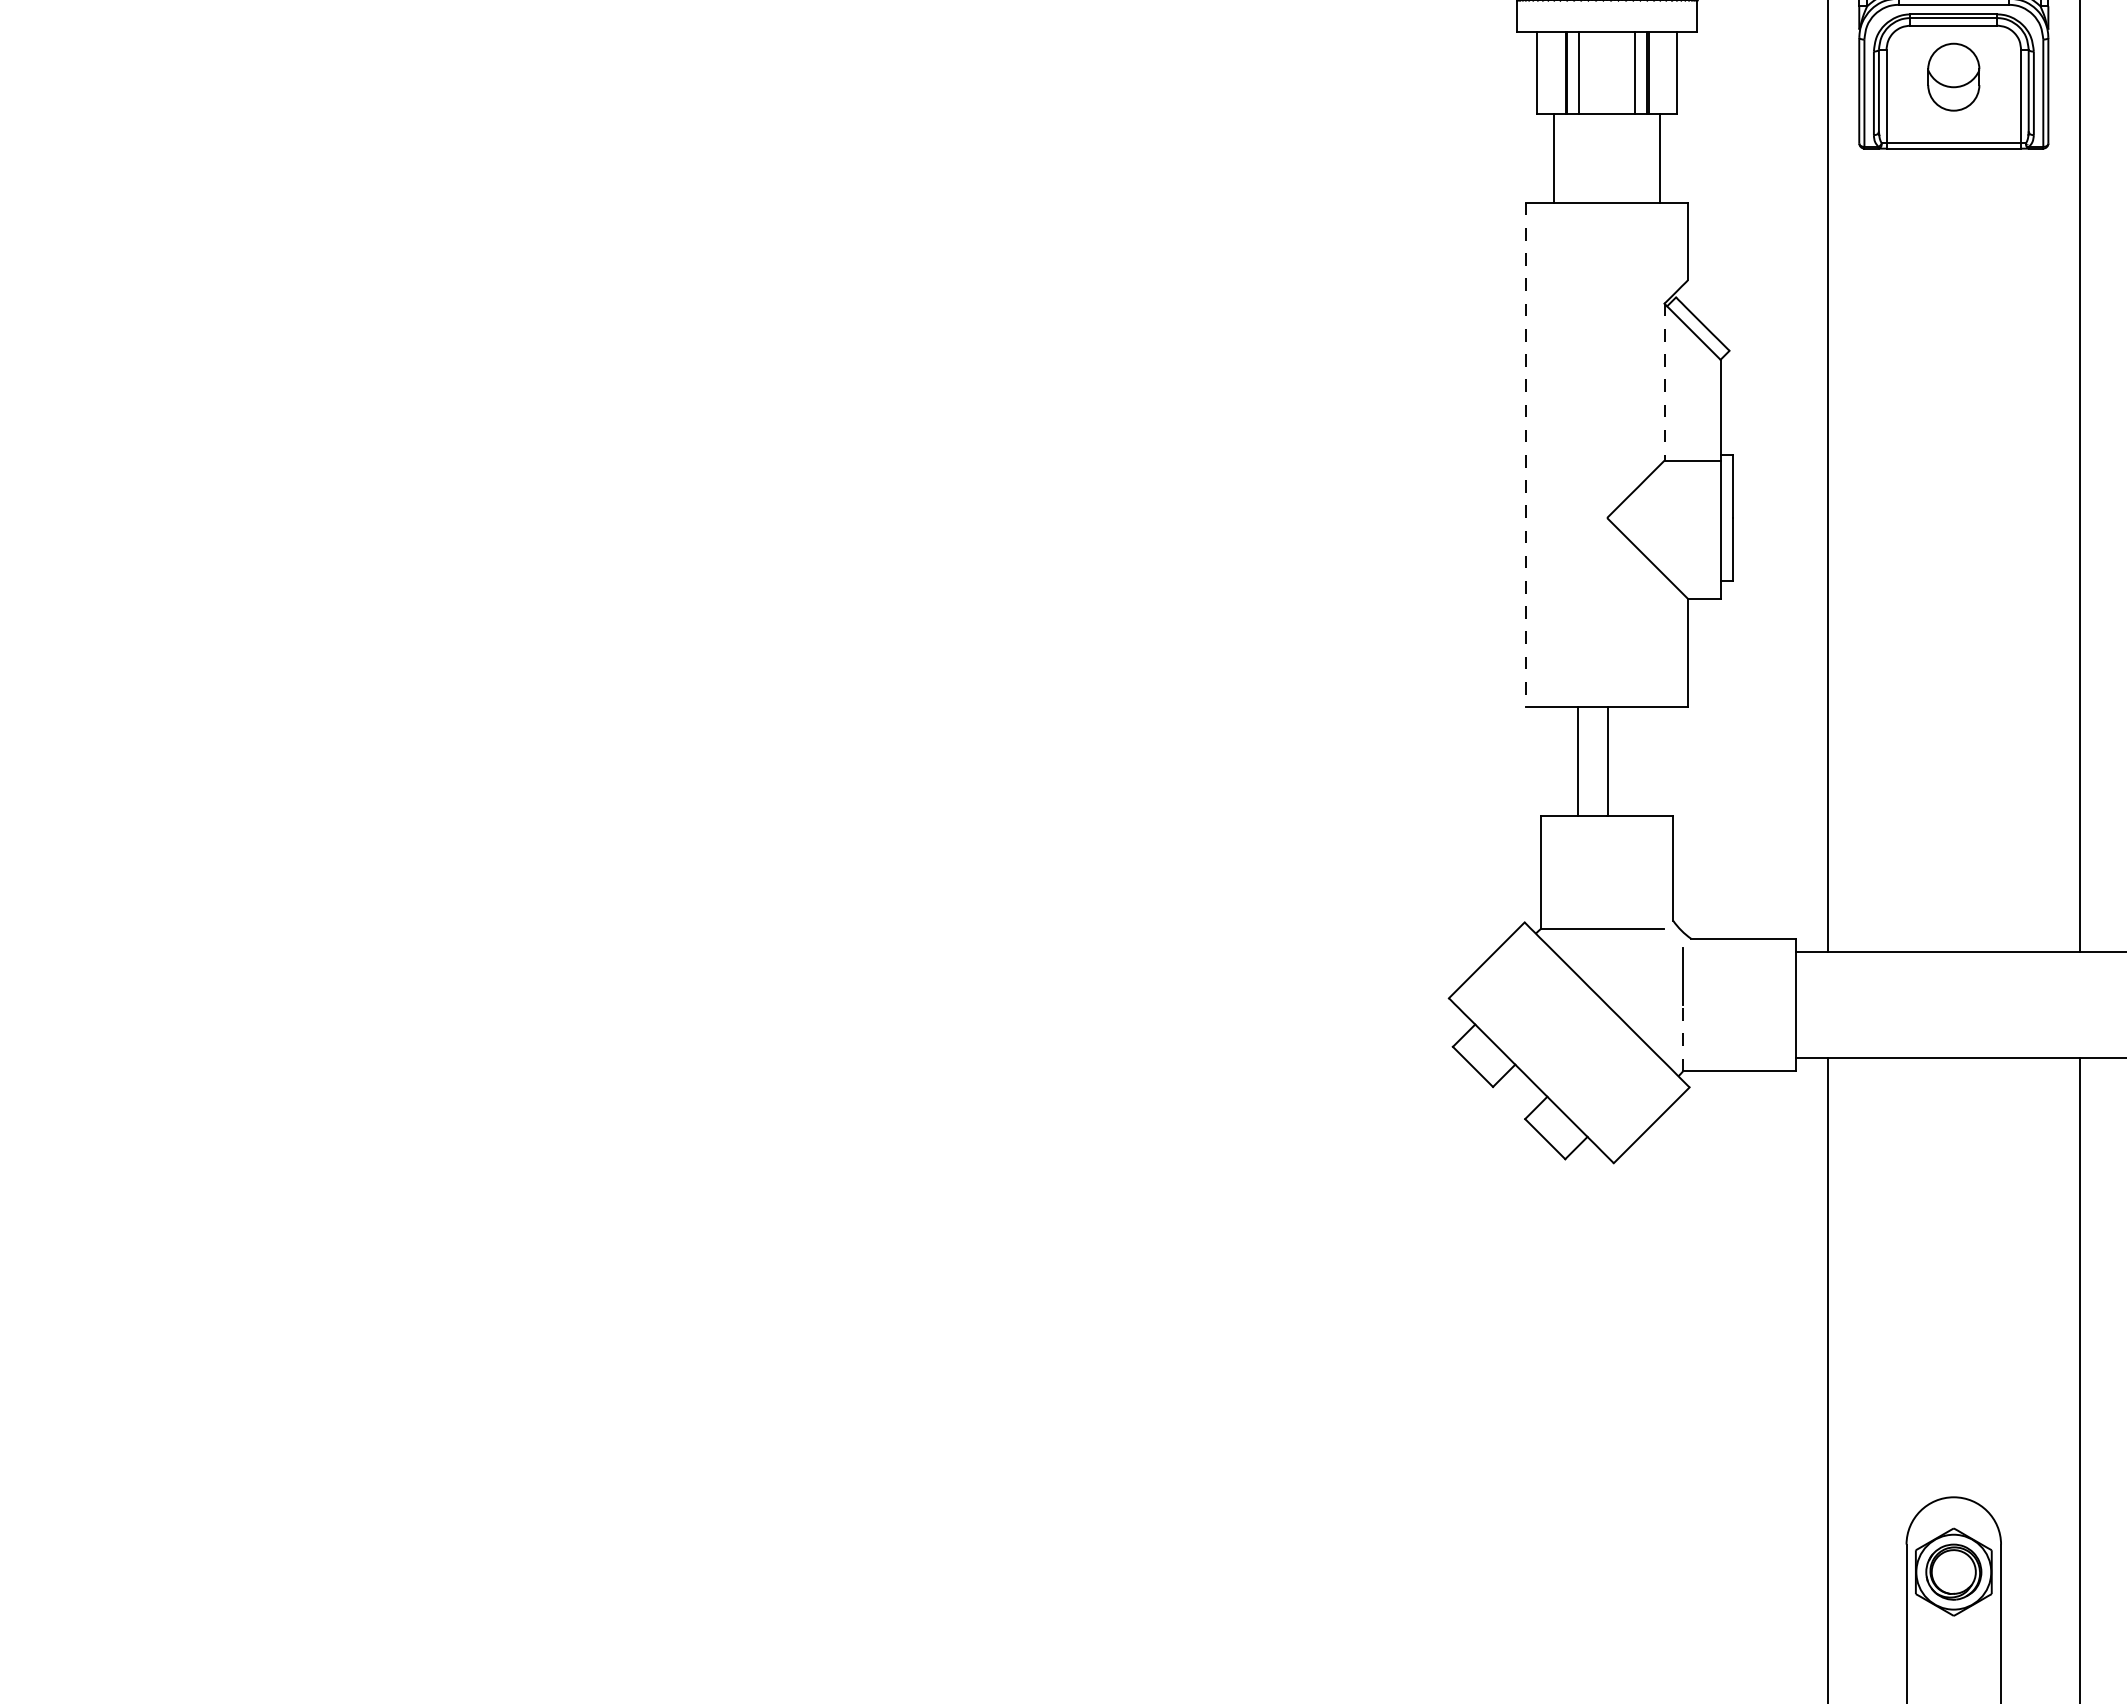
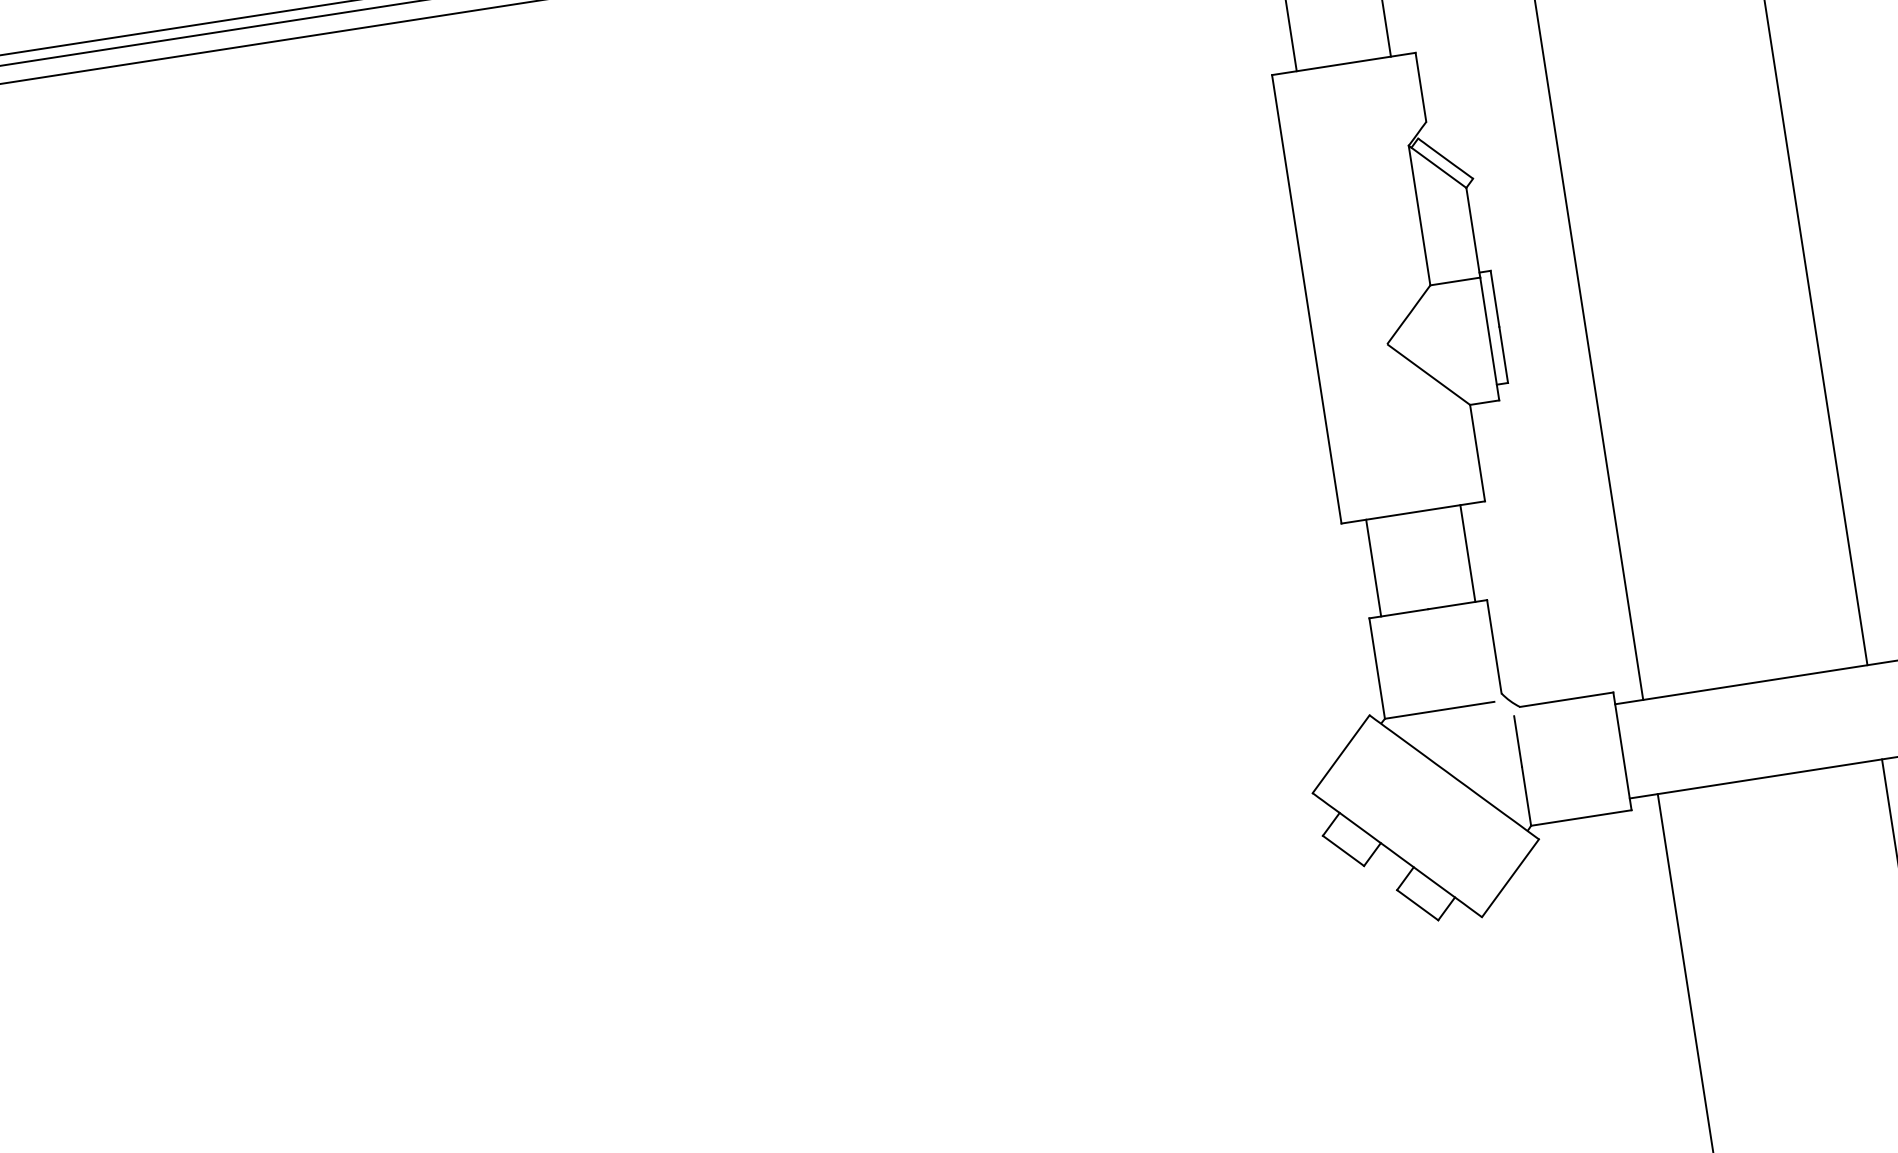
line: (1664, 382) -> (1419, 215), dashed -> solid
line: (1526, 455) -> (1306, 299), dashed -> solid
line: (1578, 761) -> (1468, 553), moved
line: (1608, 761) -> (1373, 568), moved
line: (1683, 1037) -> (1526, 795), dashed -> solid

